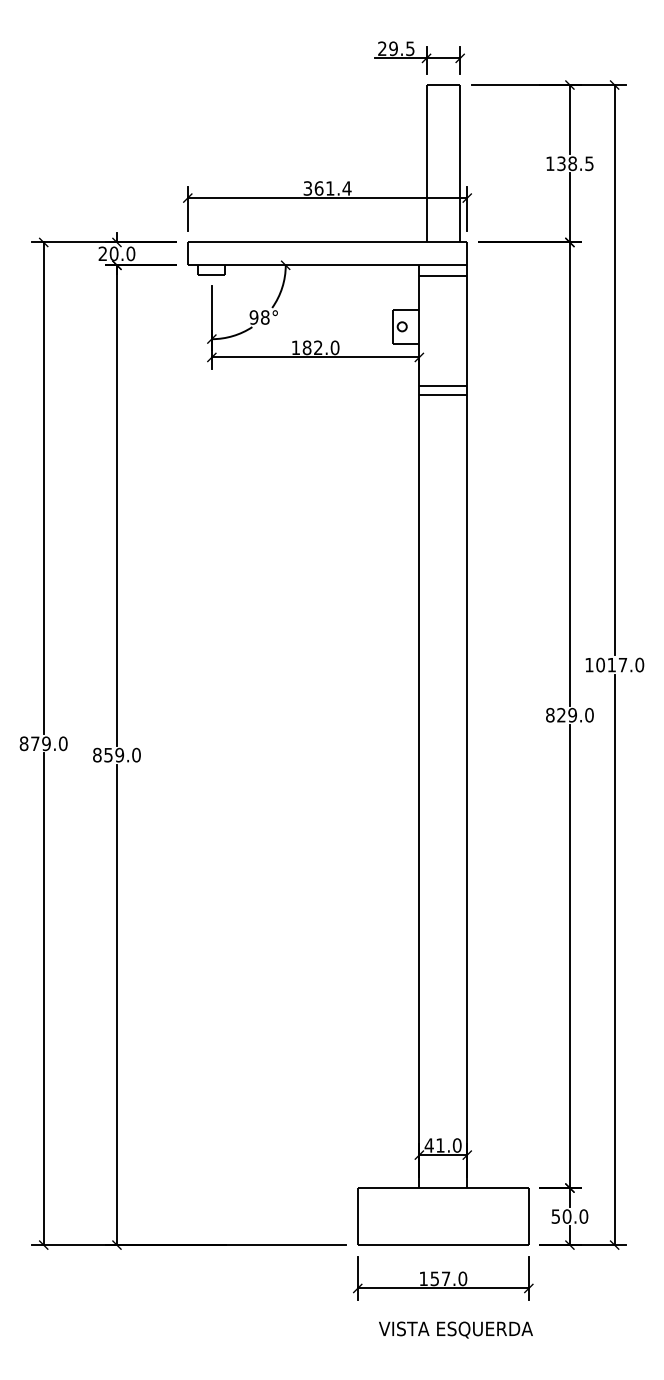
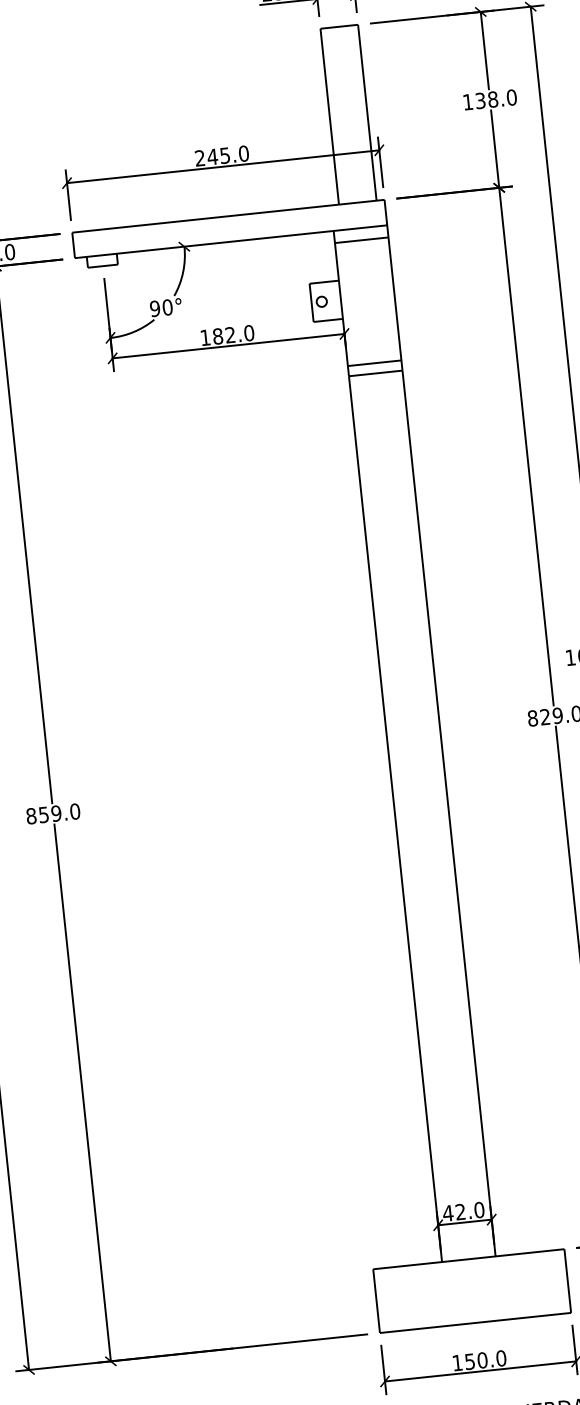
text: (589, 163) -> (511, 97), 138.5 -> 138.0
text: (327, 188) -> (222, 156), 361.4 -> 245.0
text: (264, 317) -> (166, 307), 98° -> 90°
text: (440, 1145) -> (460, 1212), 41.0 -> 42.0
text: (445, 1278) -> (481, 1360), 157.0 -> 150.0

